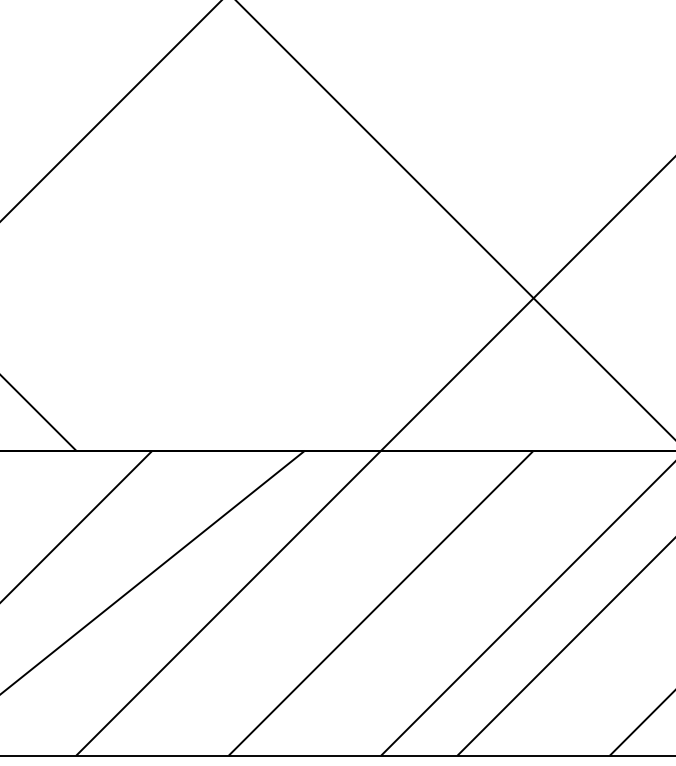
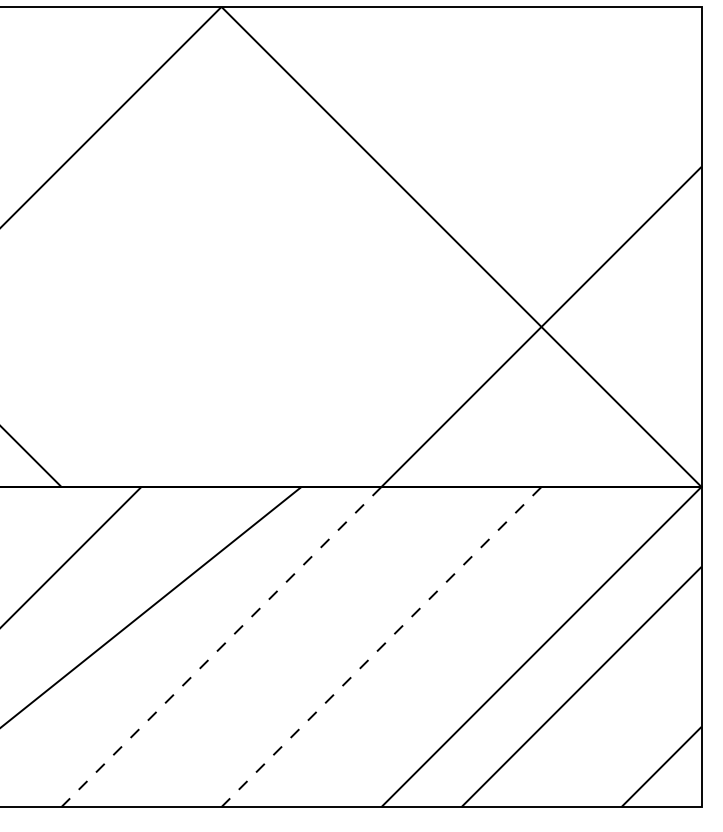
line: (228, 602) -> (221, 646), solid -> dashed
line: (381, 602) -> (381, 646), solid -> dashed

